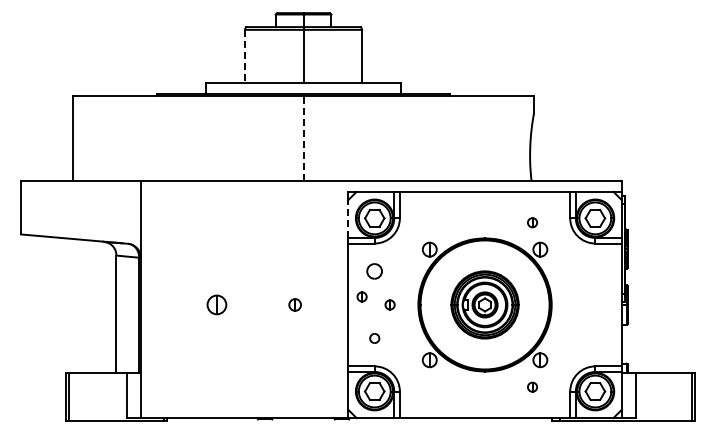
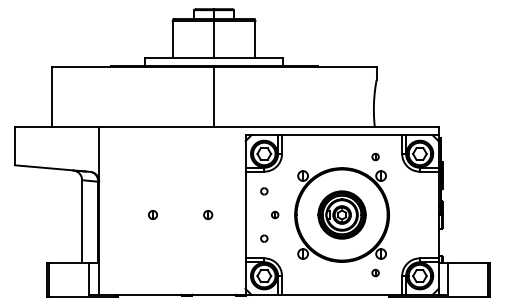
line: (244, 56) -> (172, 39), dashed -> solid
line: (303, 138) -> (214, 97), dashed -> solid
line: (348, 219) -> (245, 154), dashed -> solid
part: (374, 271) -> (264, 191), size x0.62
part: (361, 296) -> (254, 209), removed
part: (216, 304) -> (152, 214), size x0.62

